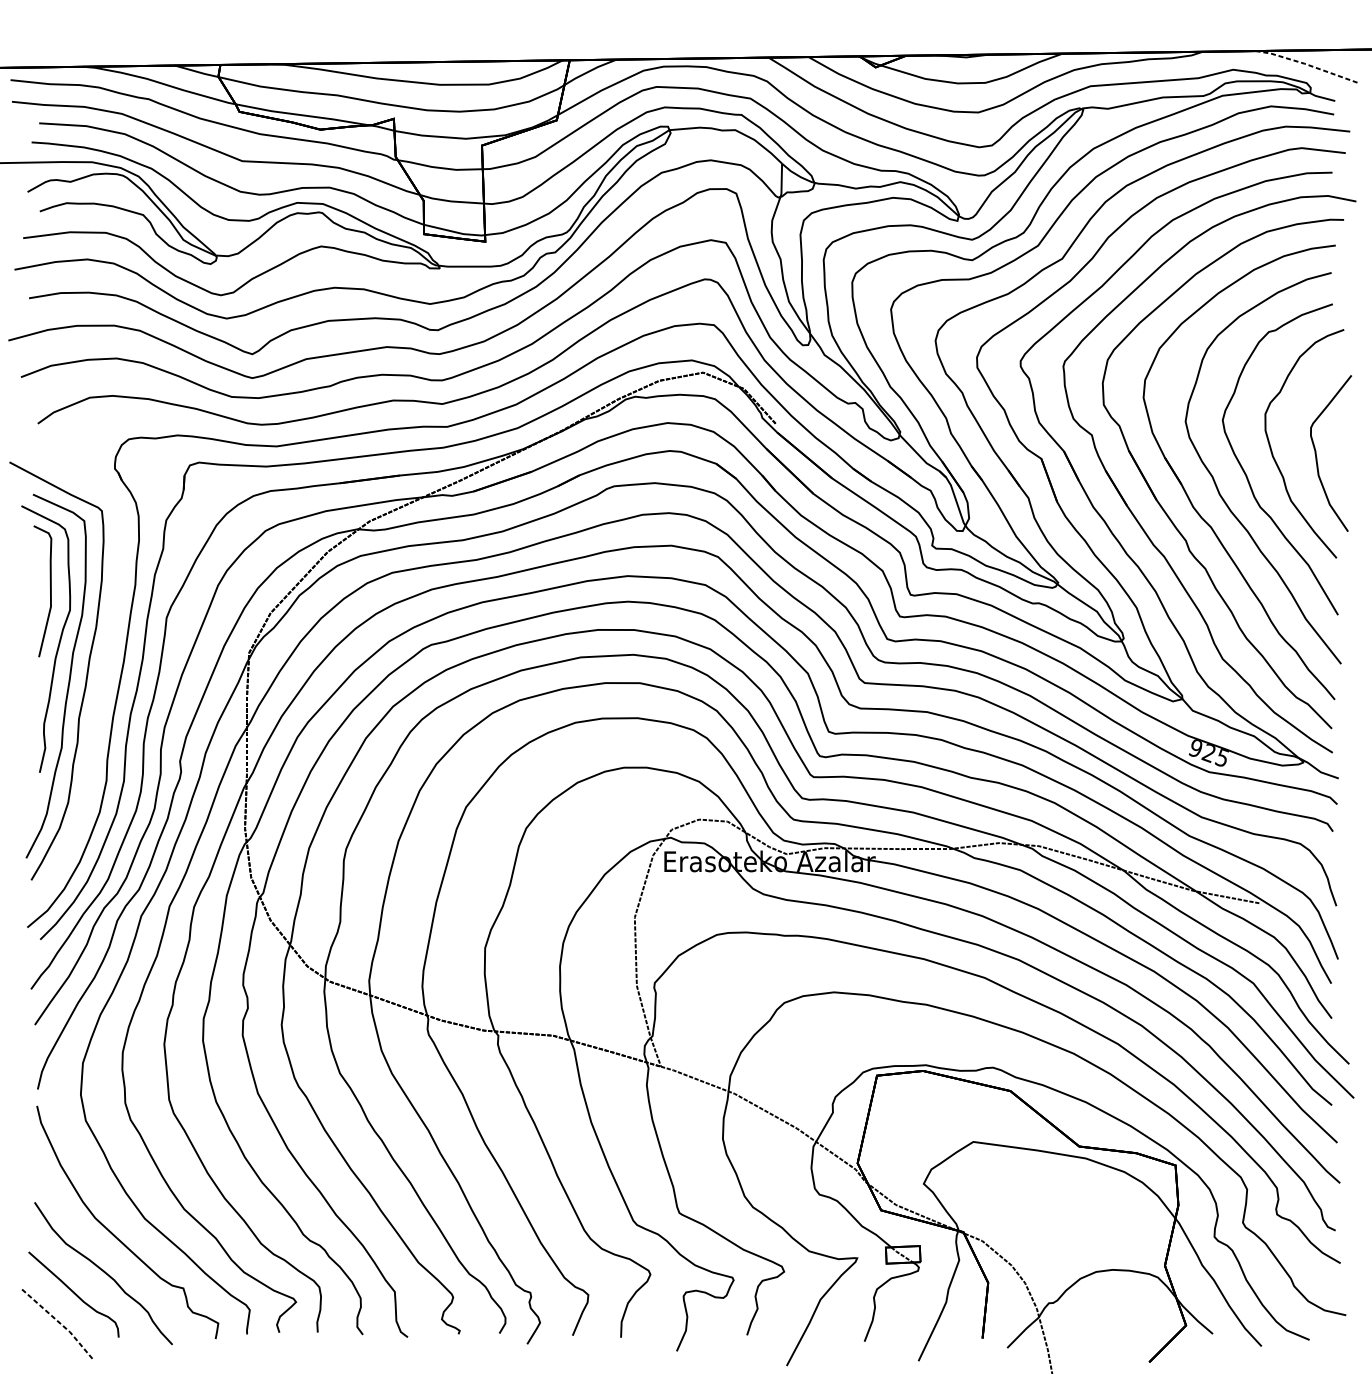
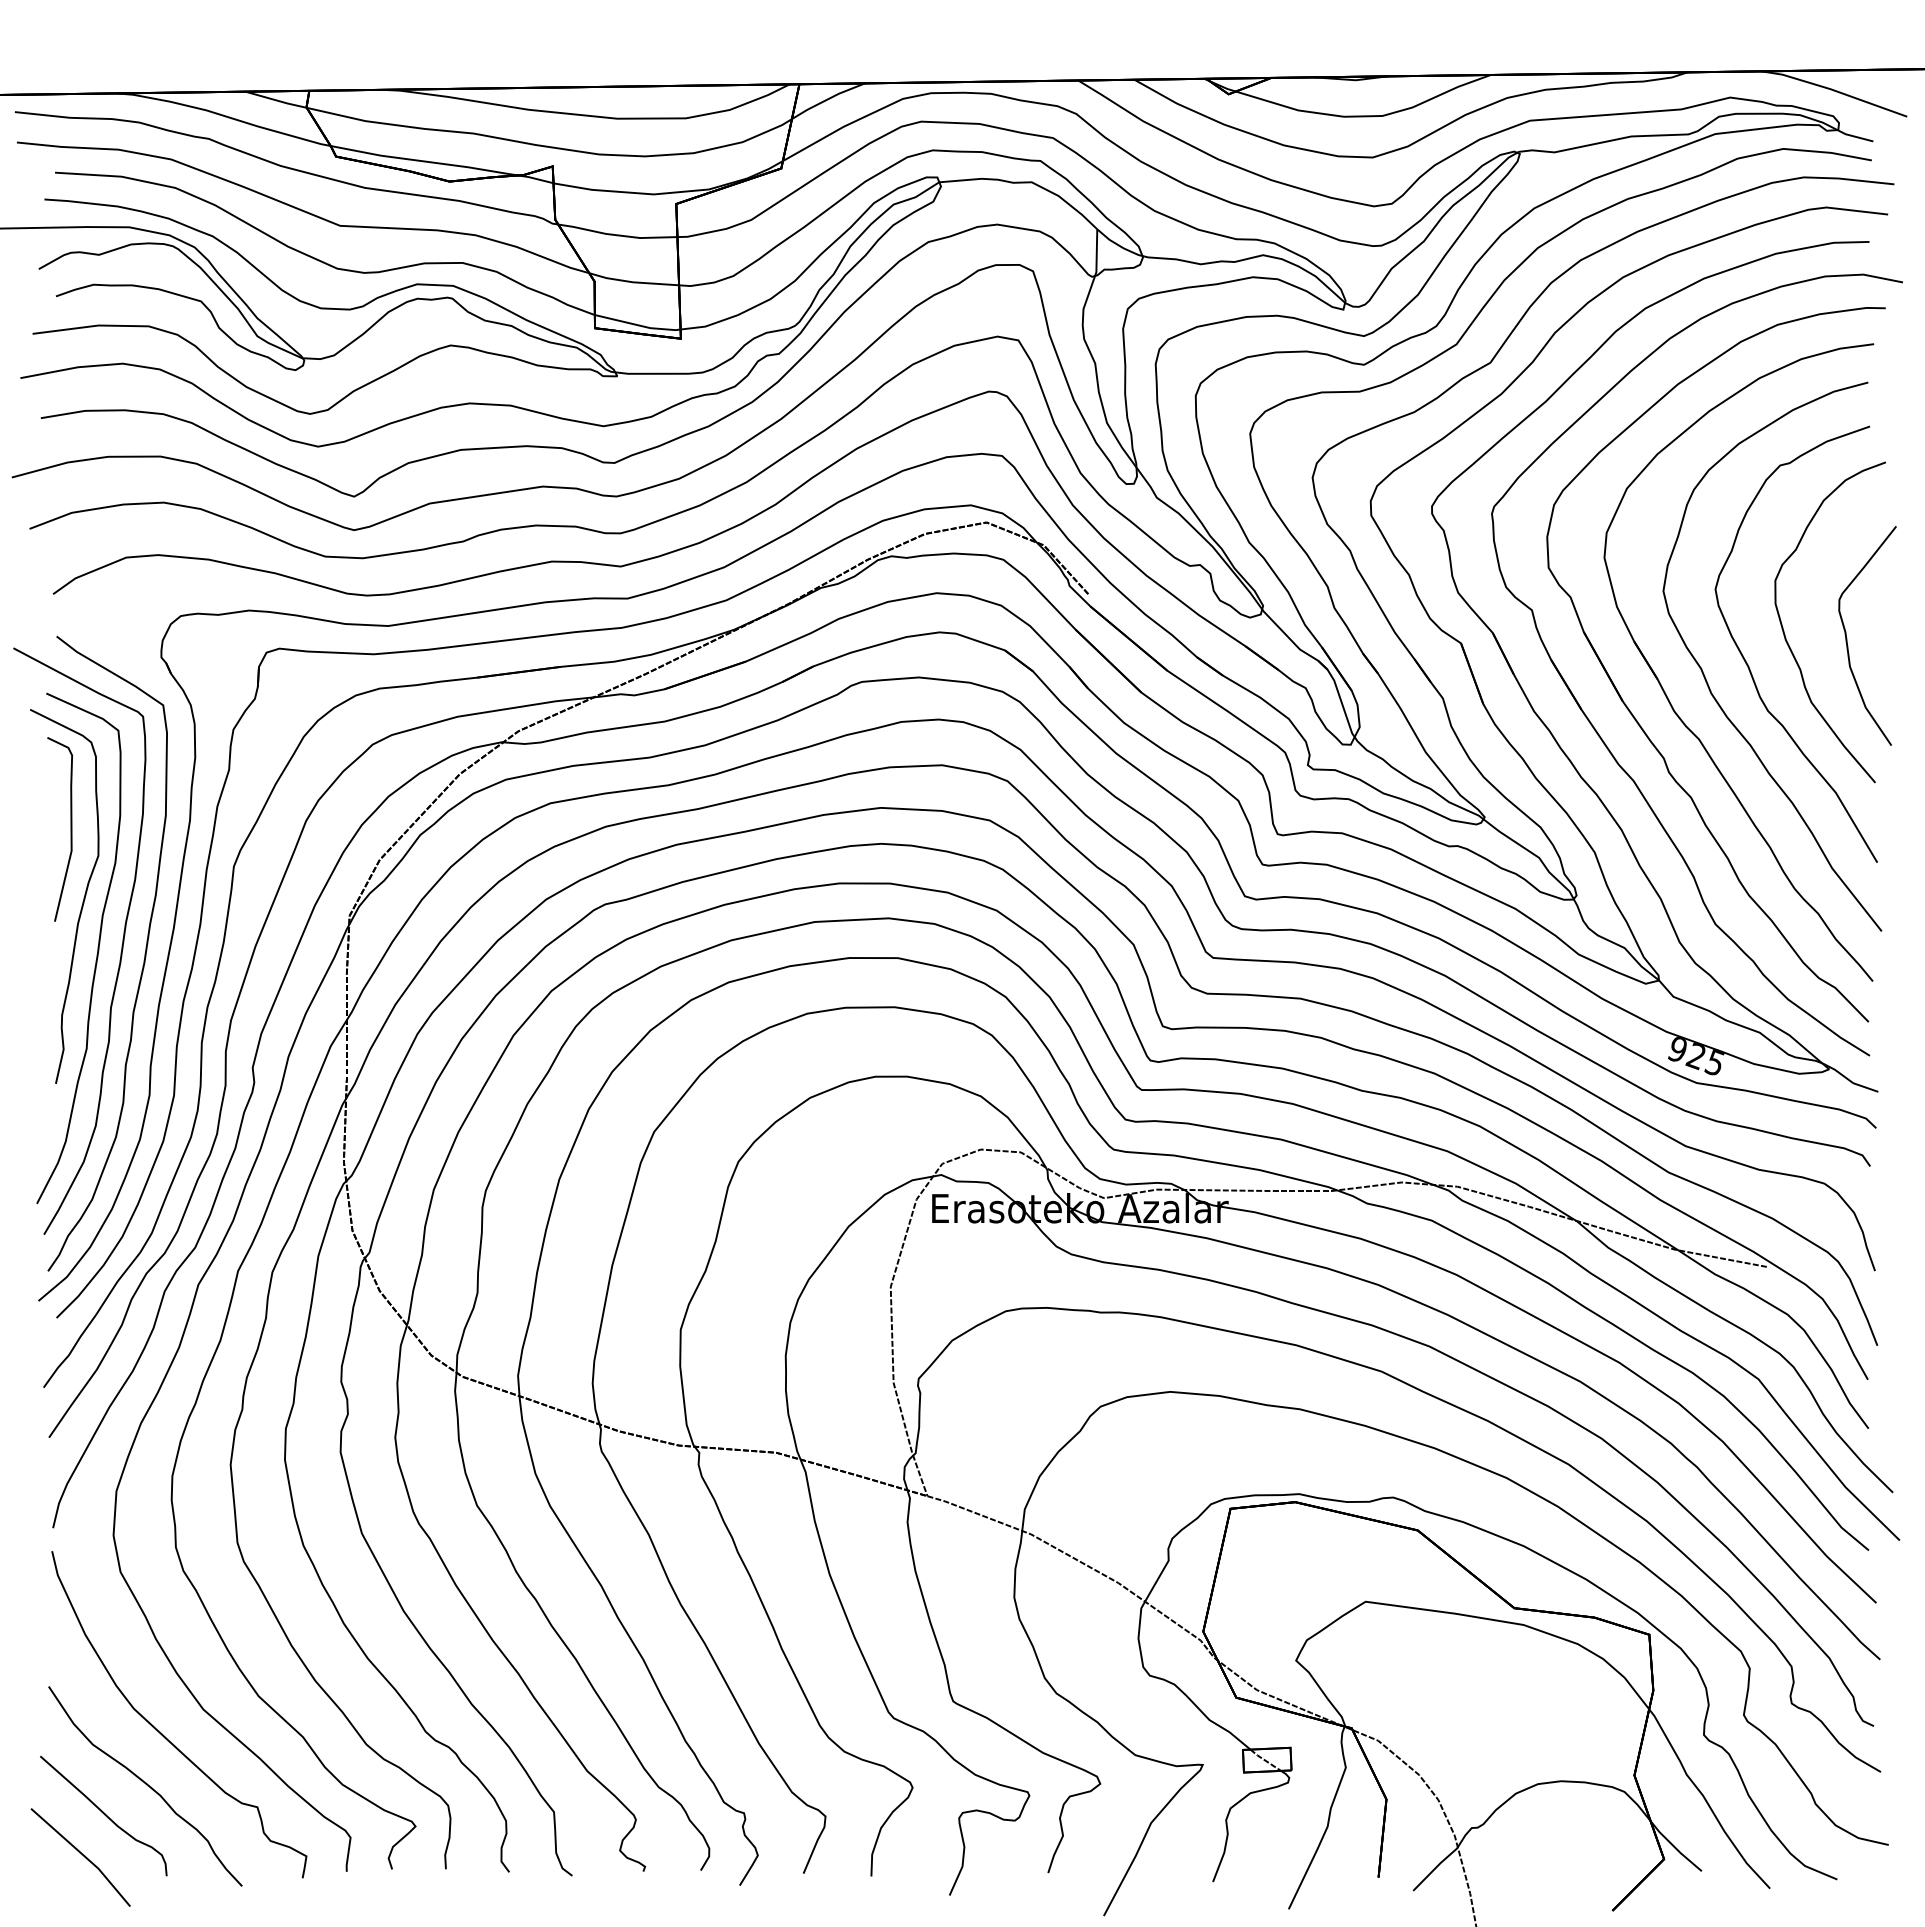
line: (1307, 64) -> (1834, 90), dashed -> solid
curve: (102, 684) -> (143, 960), added
line: (59, 1322) -> (83, 1855), dashed -> solid

